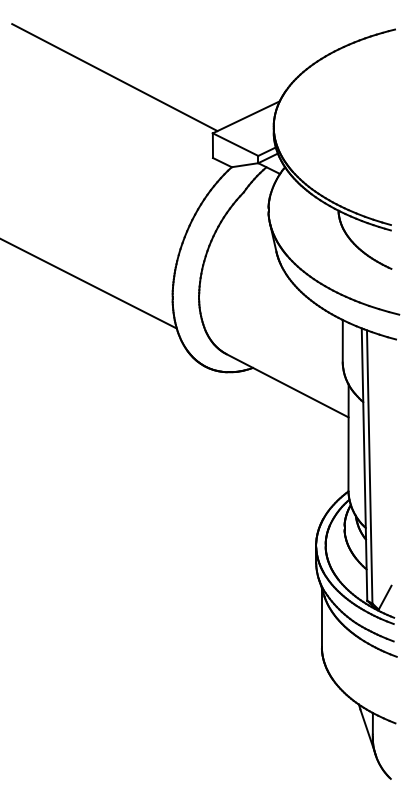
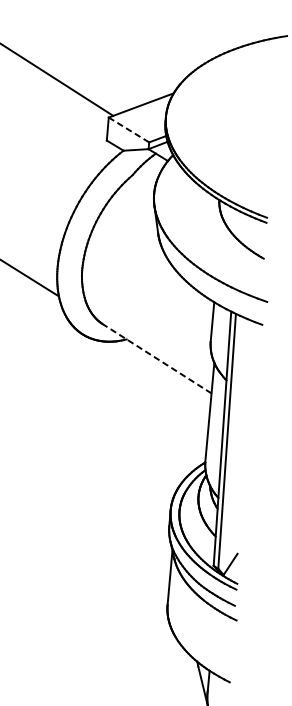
line: (235, 144) -> (128, 129), solid -> dashed
line: (287, 385) -> (157, 358), solid -> dashed

